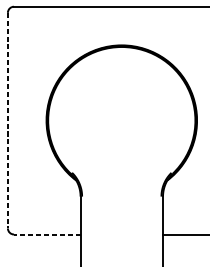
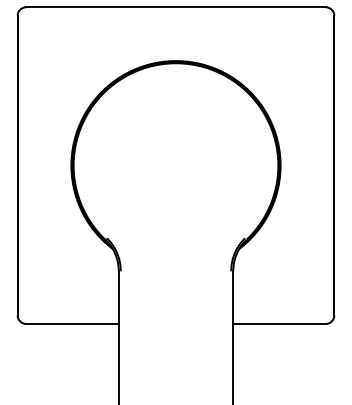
line: (7, 120) -> (17, 165), dashed -> solid
line: (46, 234) -> (71, 323), dashed -> solid

